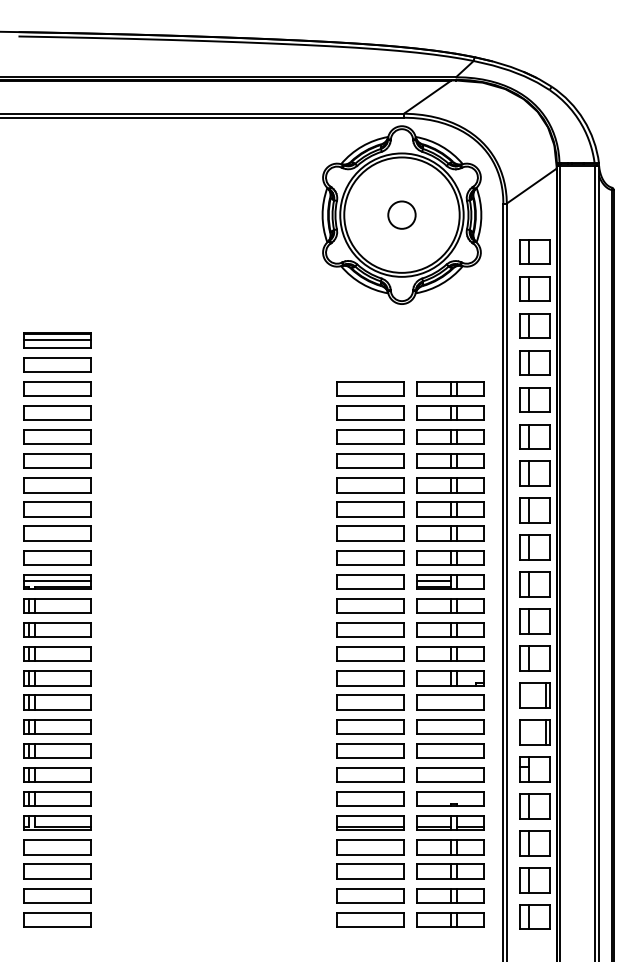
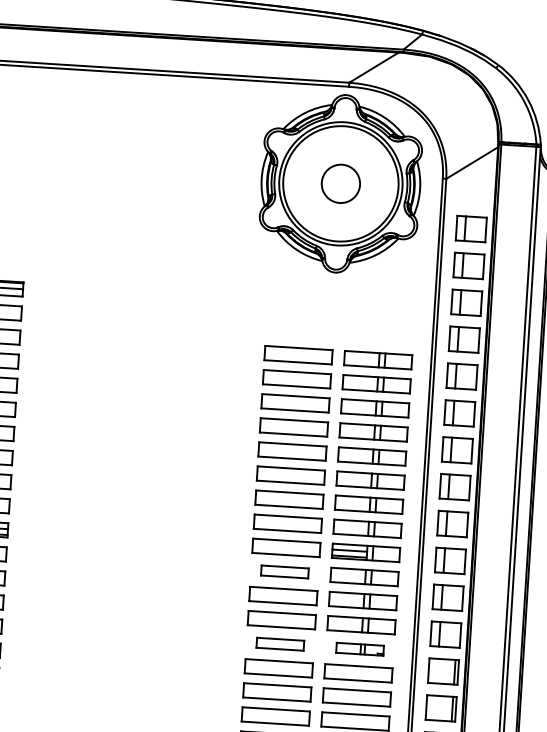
circle: (401, 214) -> (340, 183), size x1.4
part: (370, 605) -> (284, 571), size x0.7
part: (370, 678) -> (280, 644), size x0.7
part: (450, 678) -> (360, 649), size x0.7

